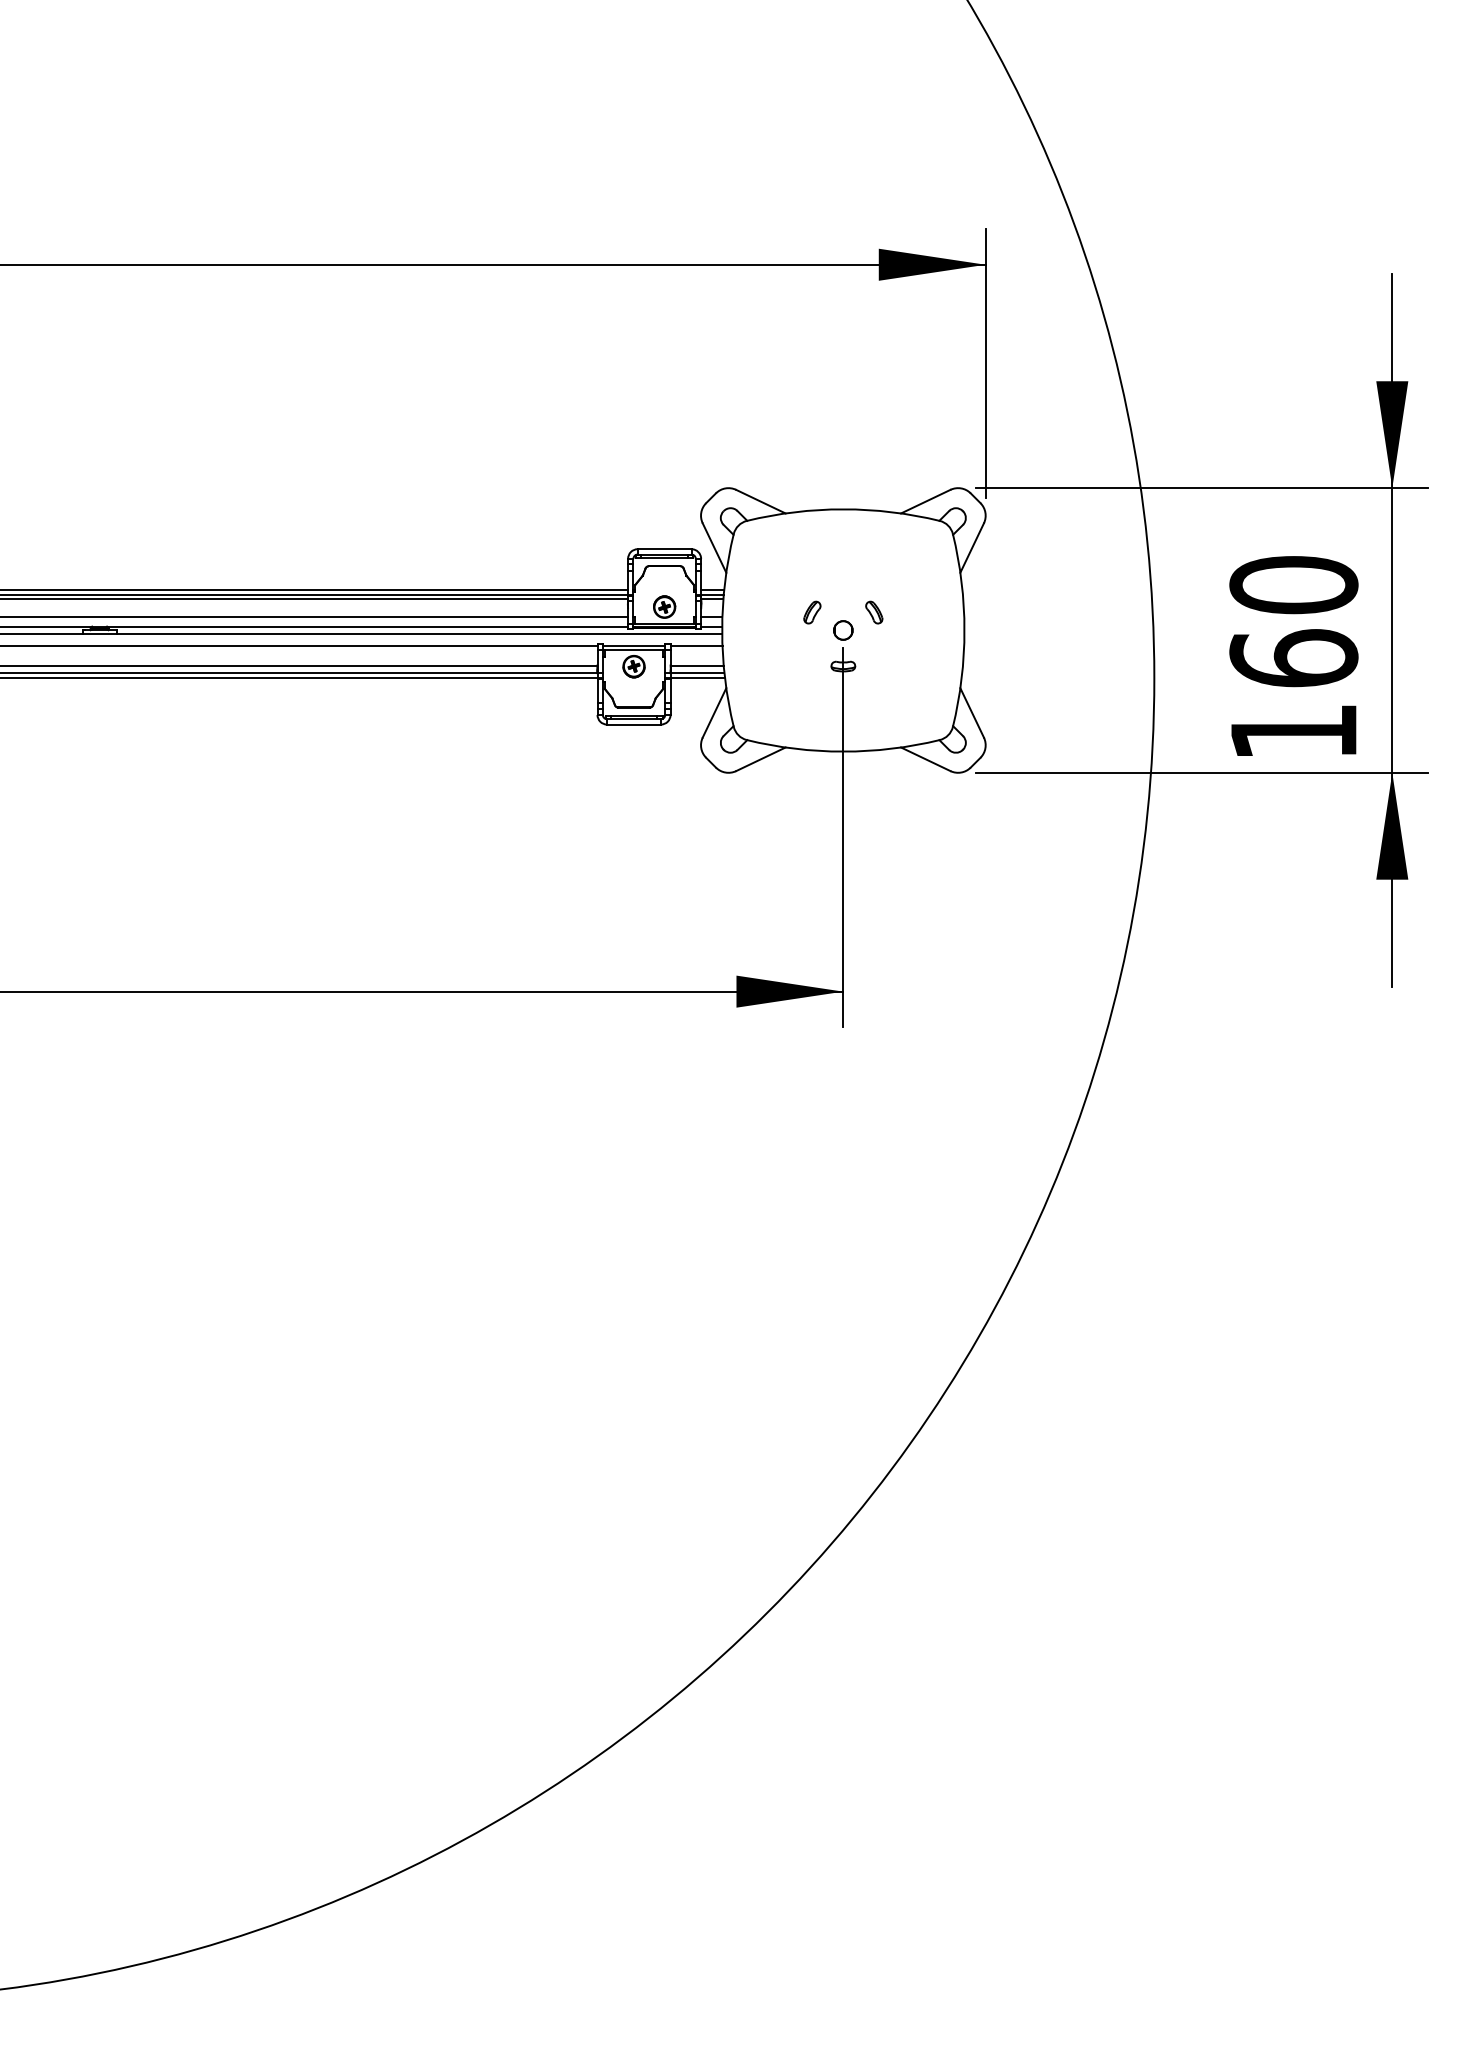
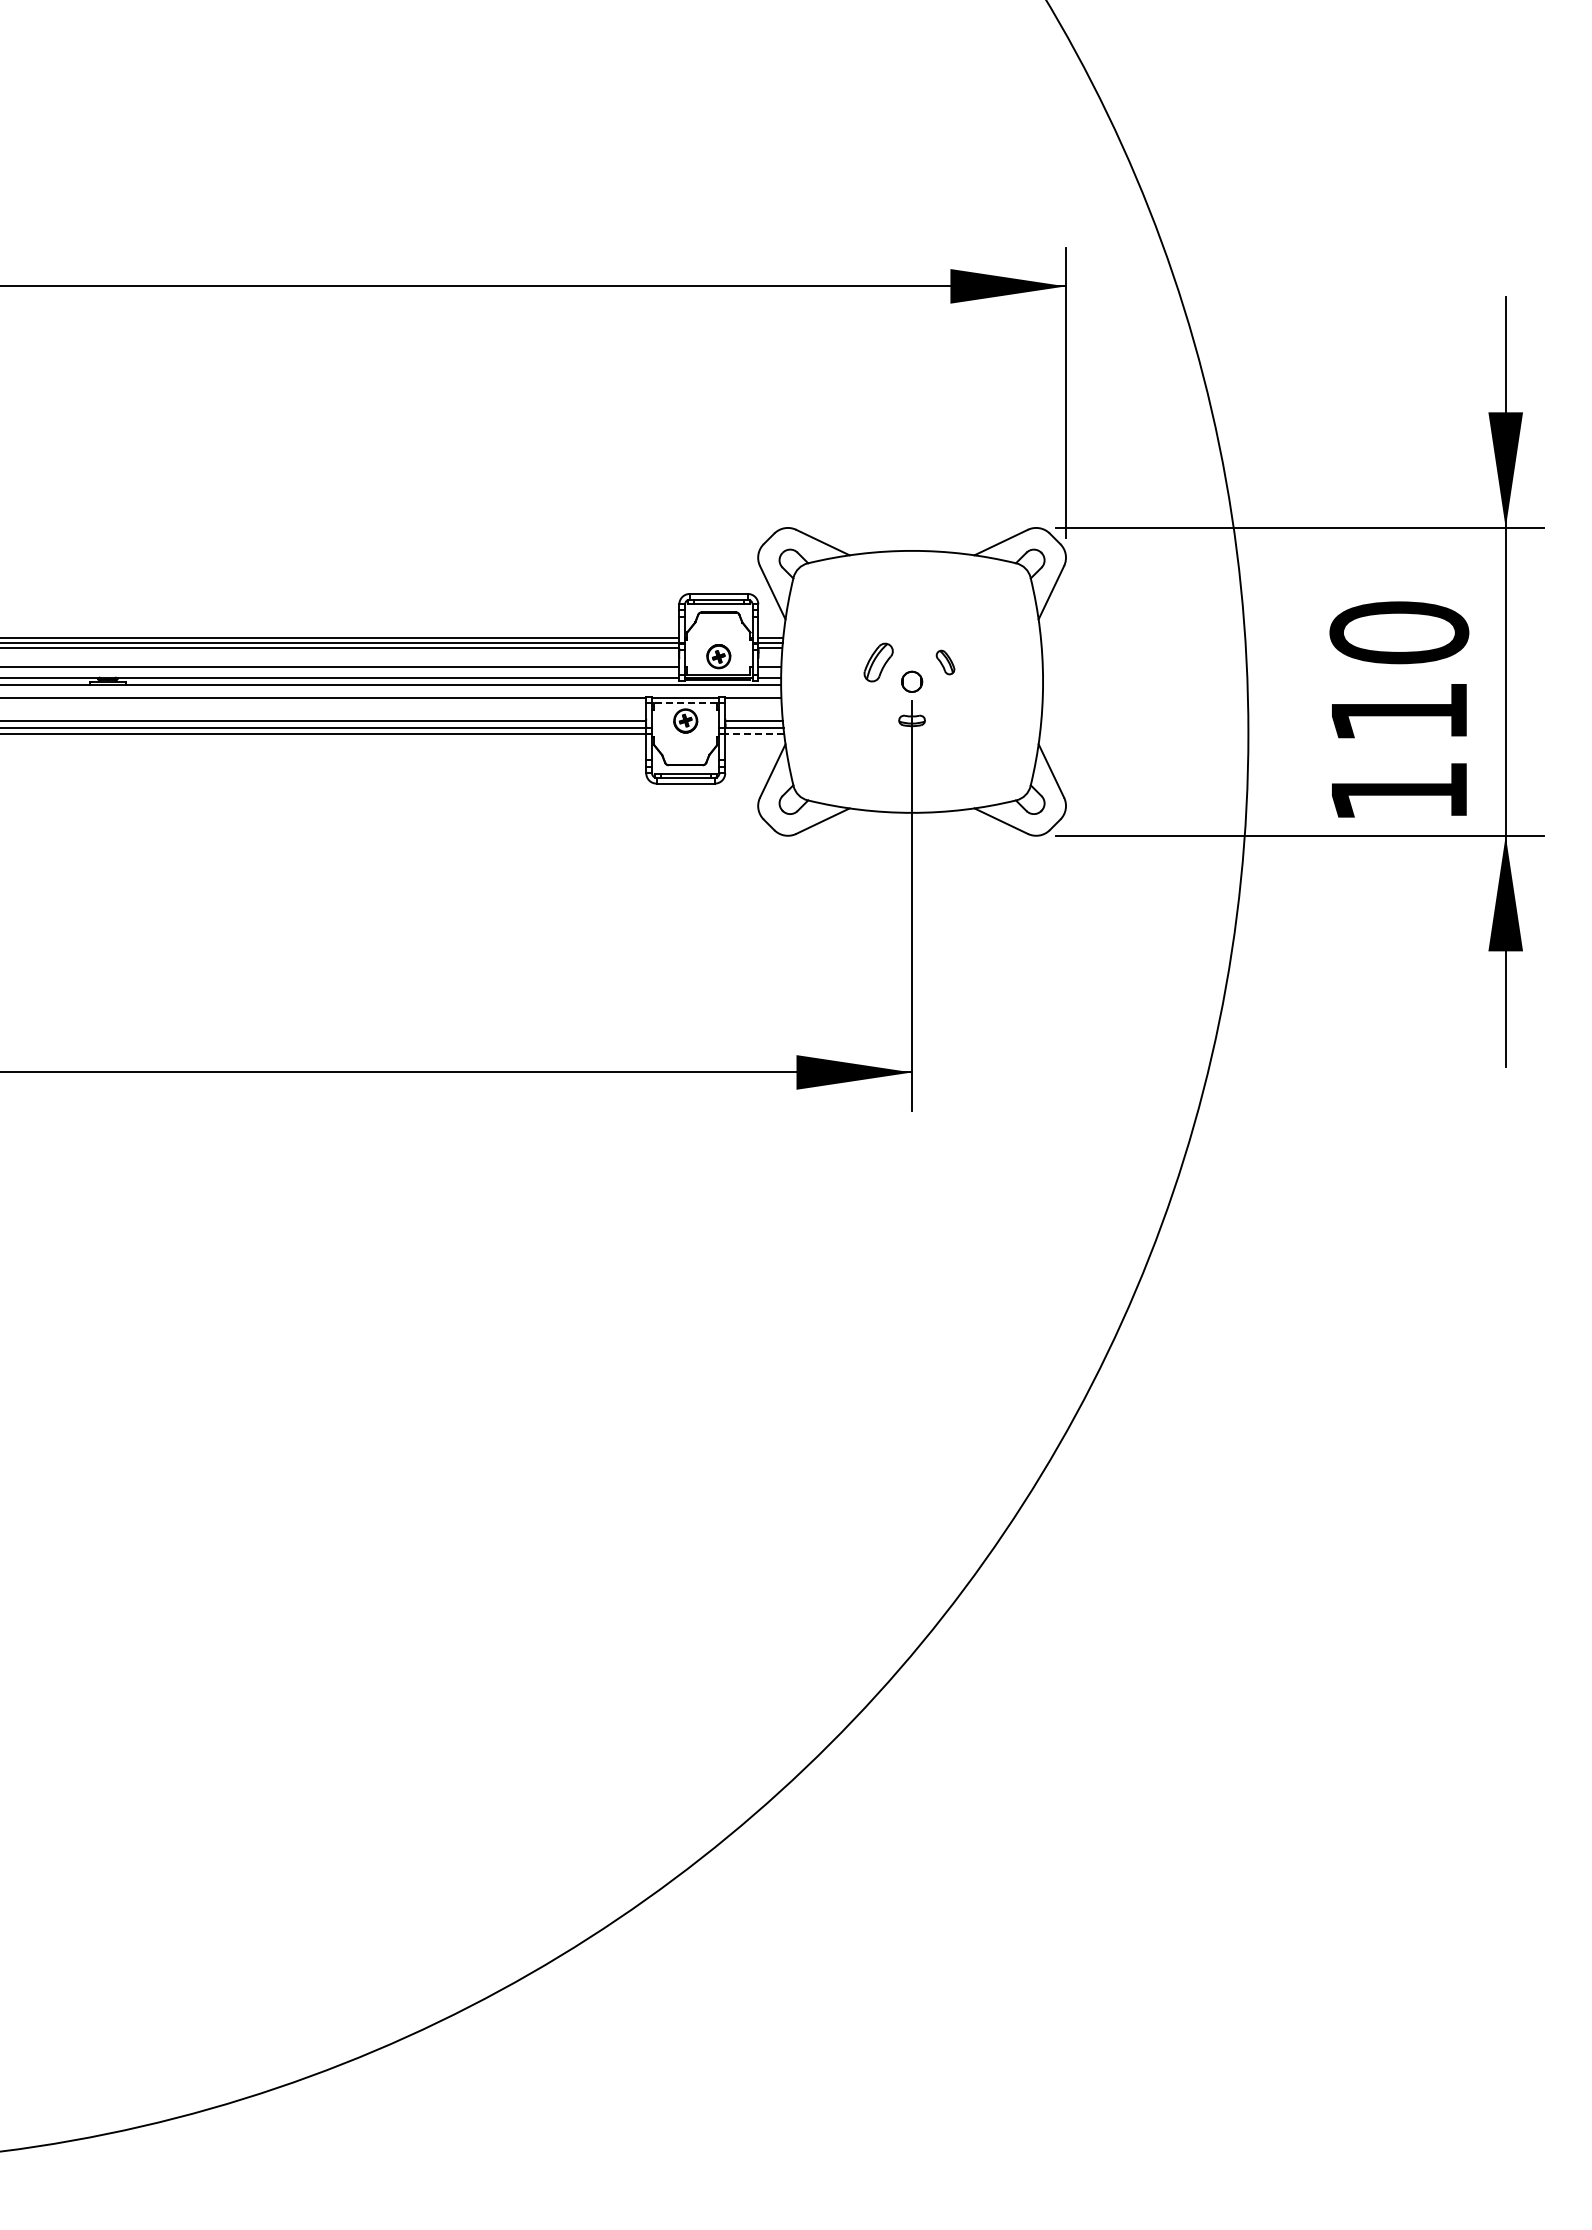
part: (812, 612) -> (878, 662), size x1.6
line: (633, 649) -> (685, 702), solid -> dashed
text: (1294, 657) -> (1399, 711), 160 -> 110
line: (697, 678) -> (754, 733), solid -> dashed

